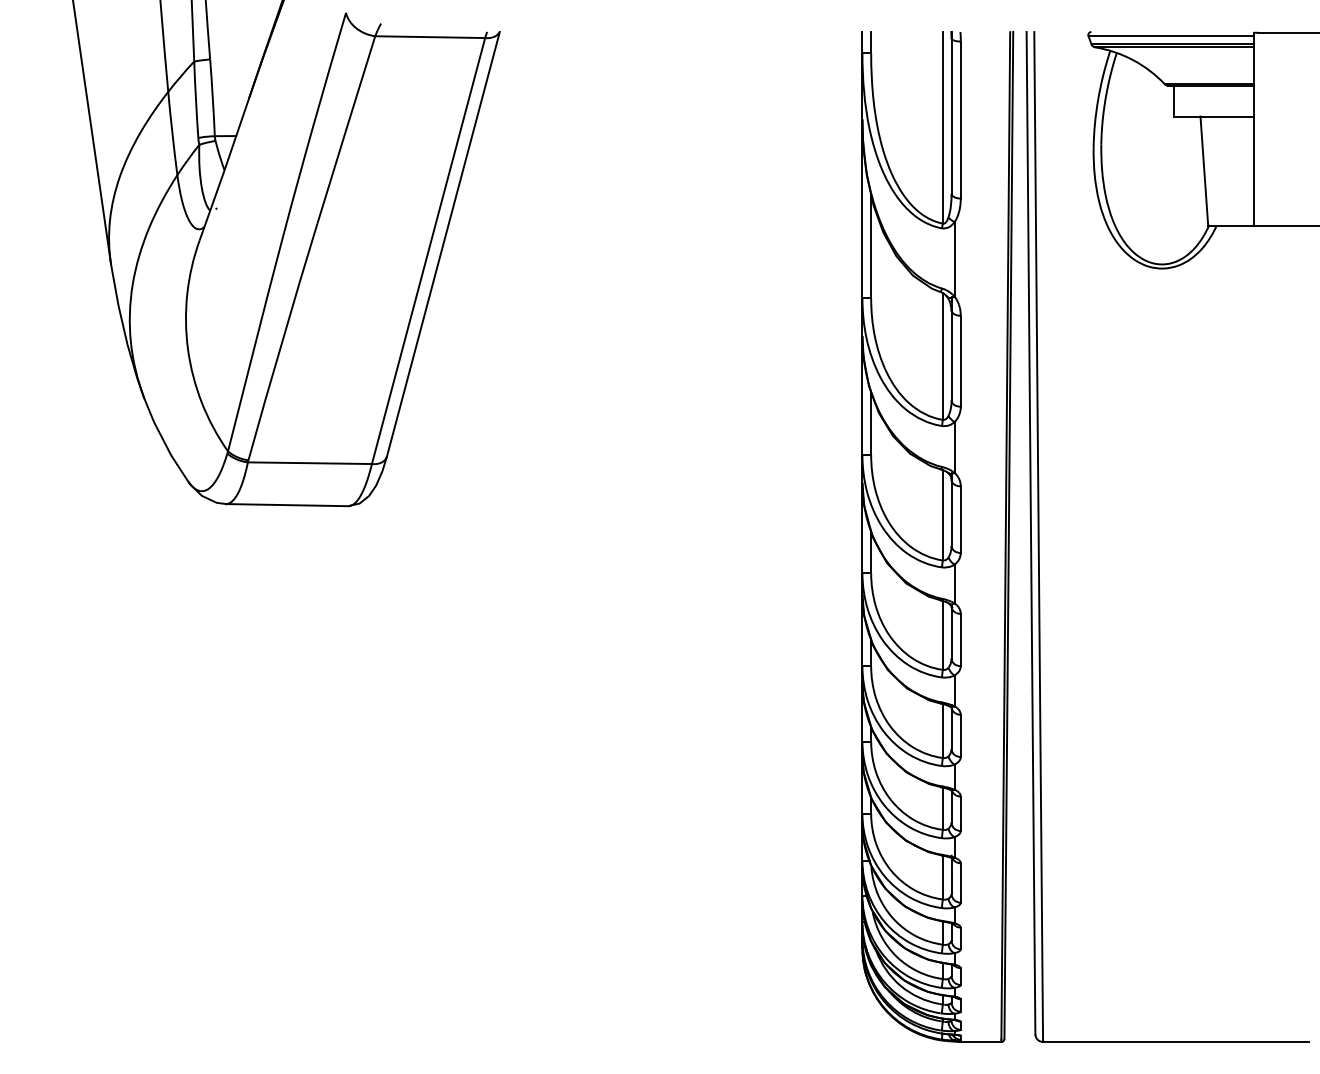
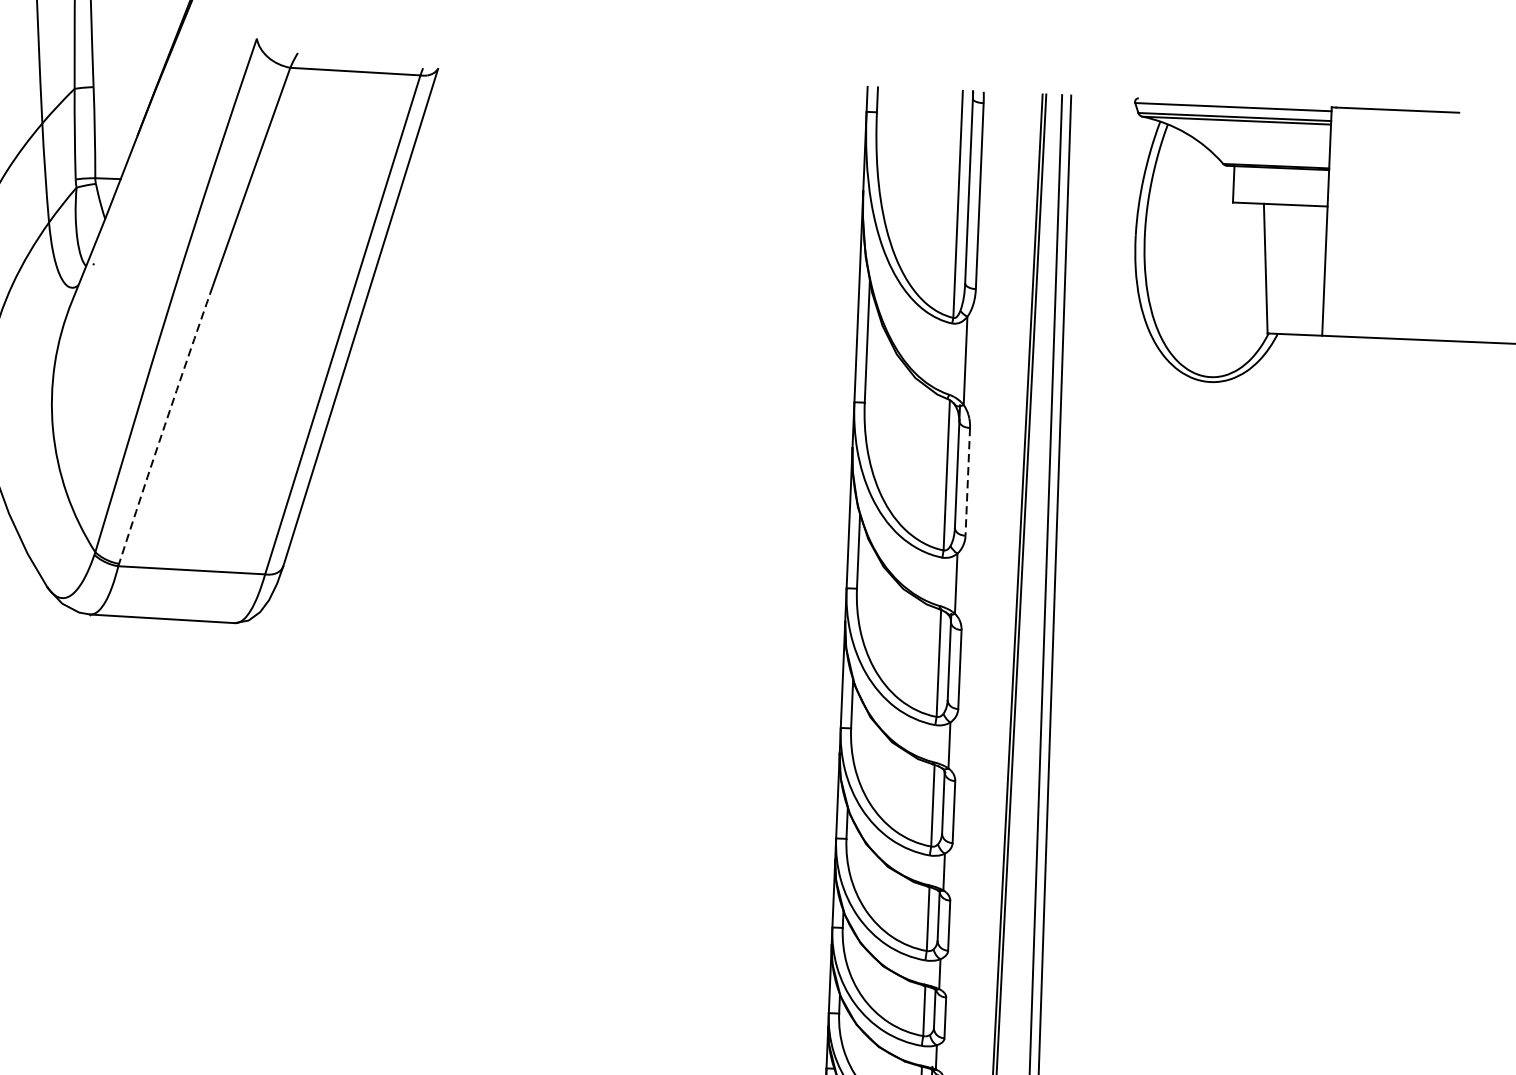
arc: (282, 341) -> (165, 424), solid -> dashed
line: (960, 361) -> (967, 482), solid -> dashed

